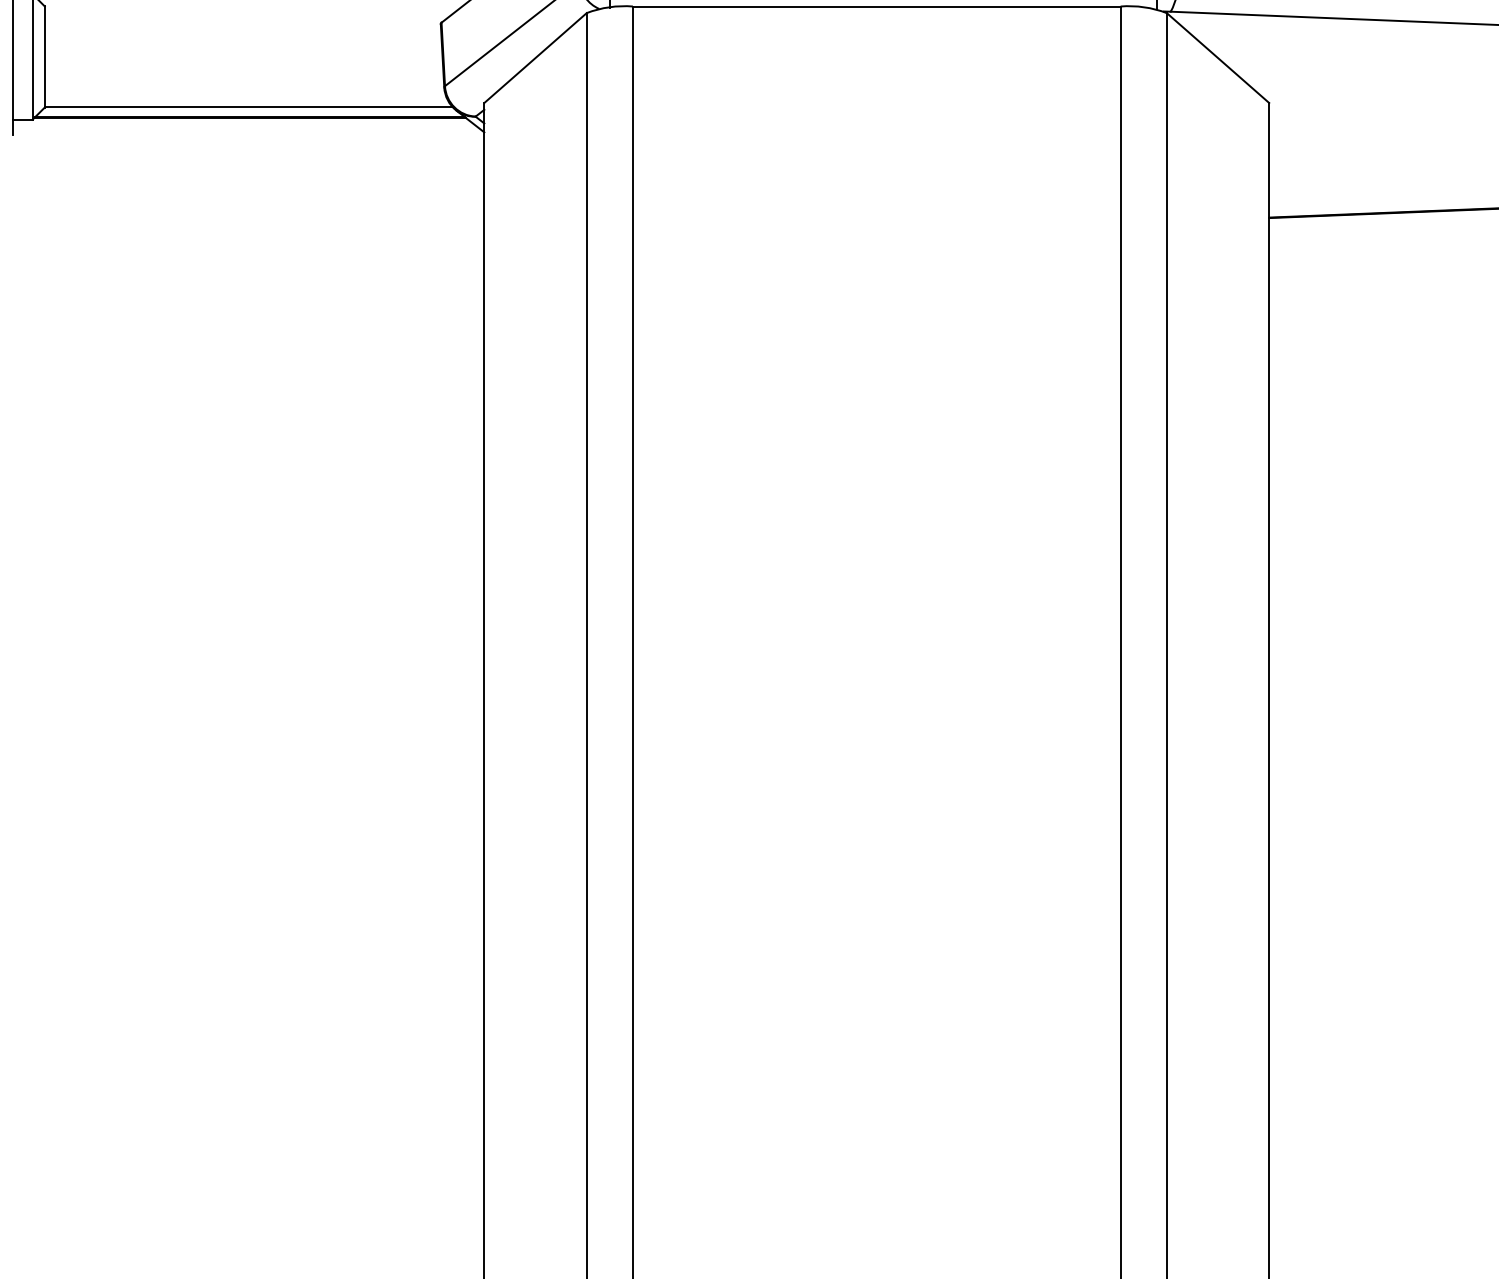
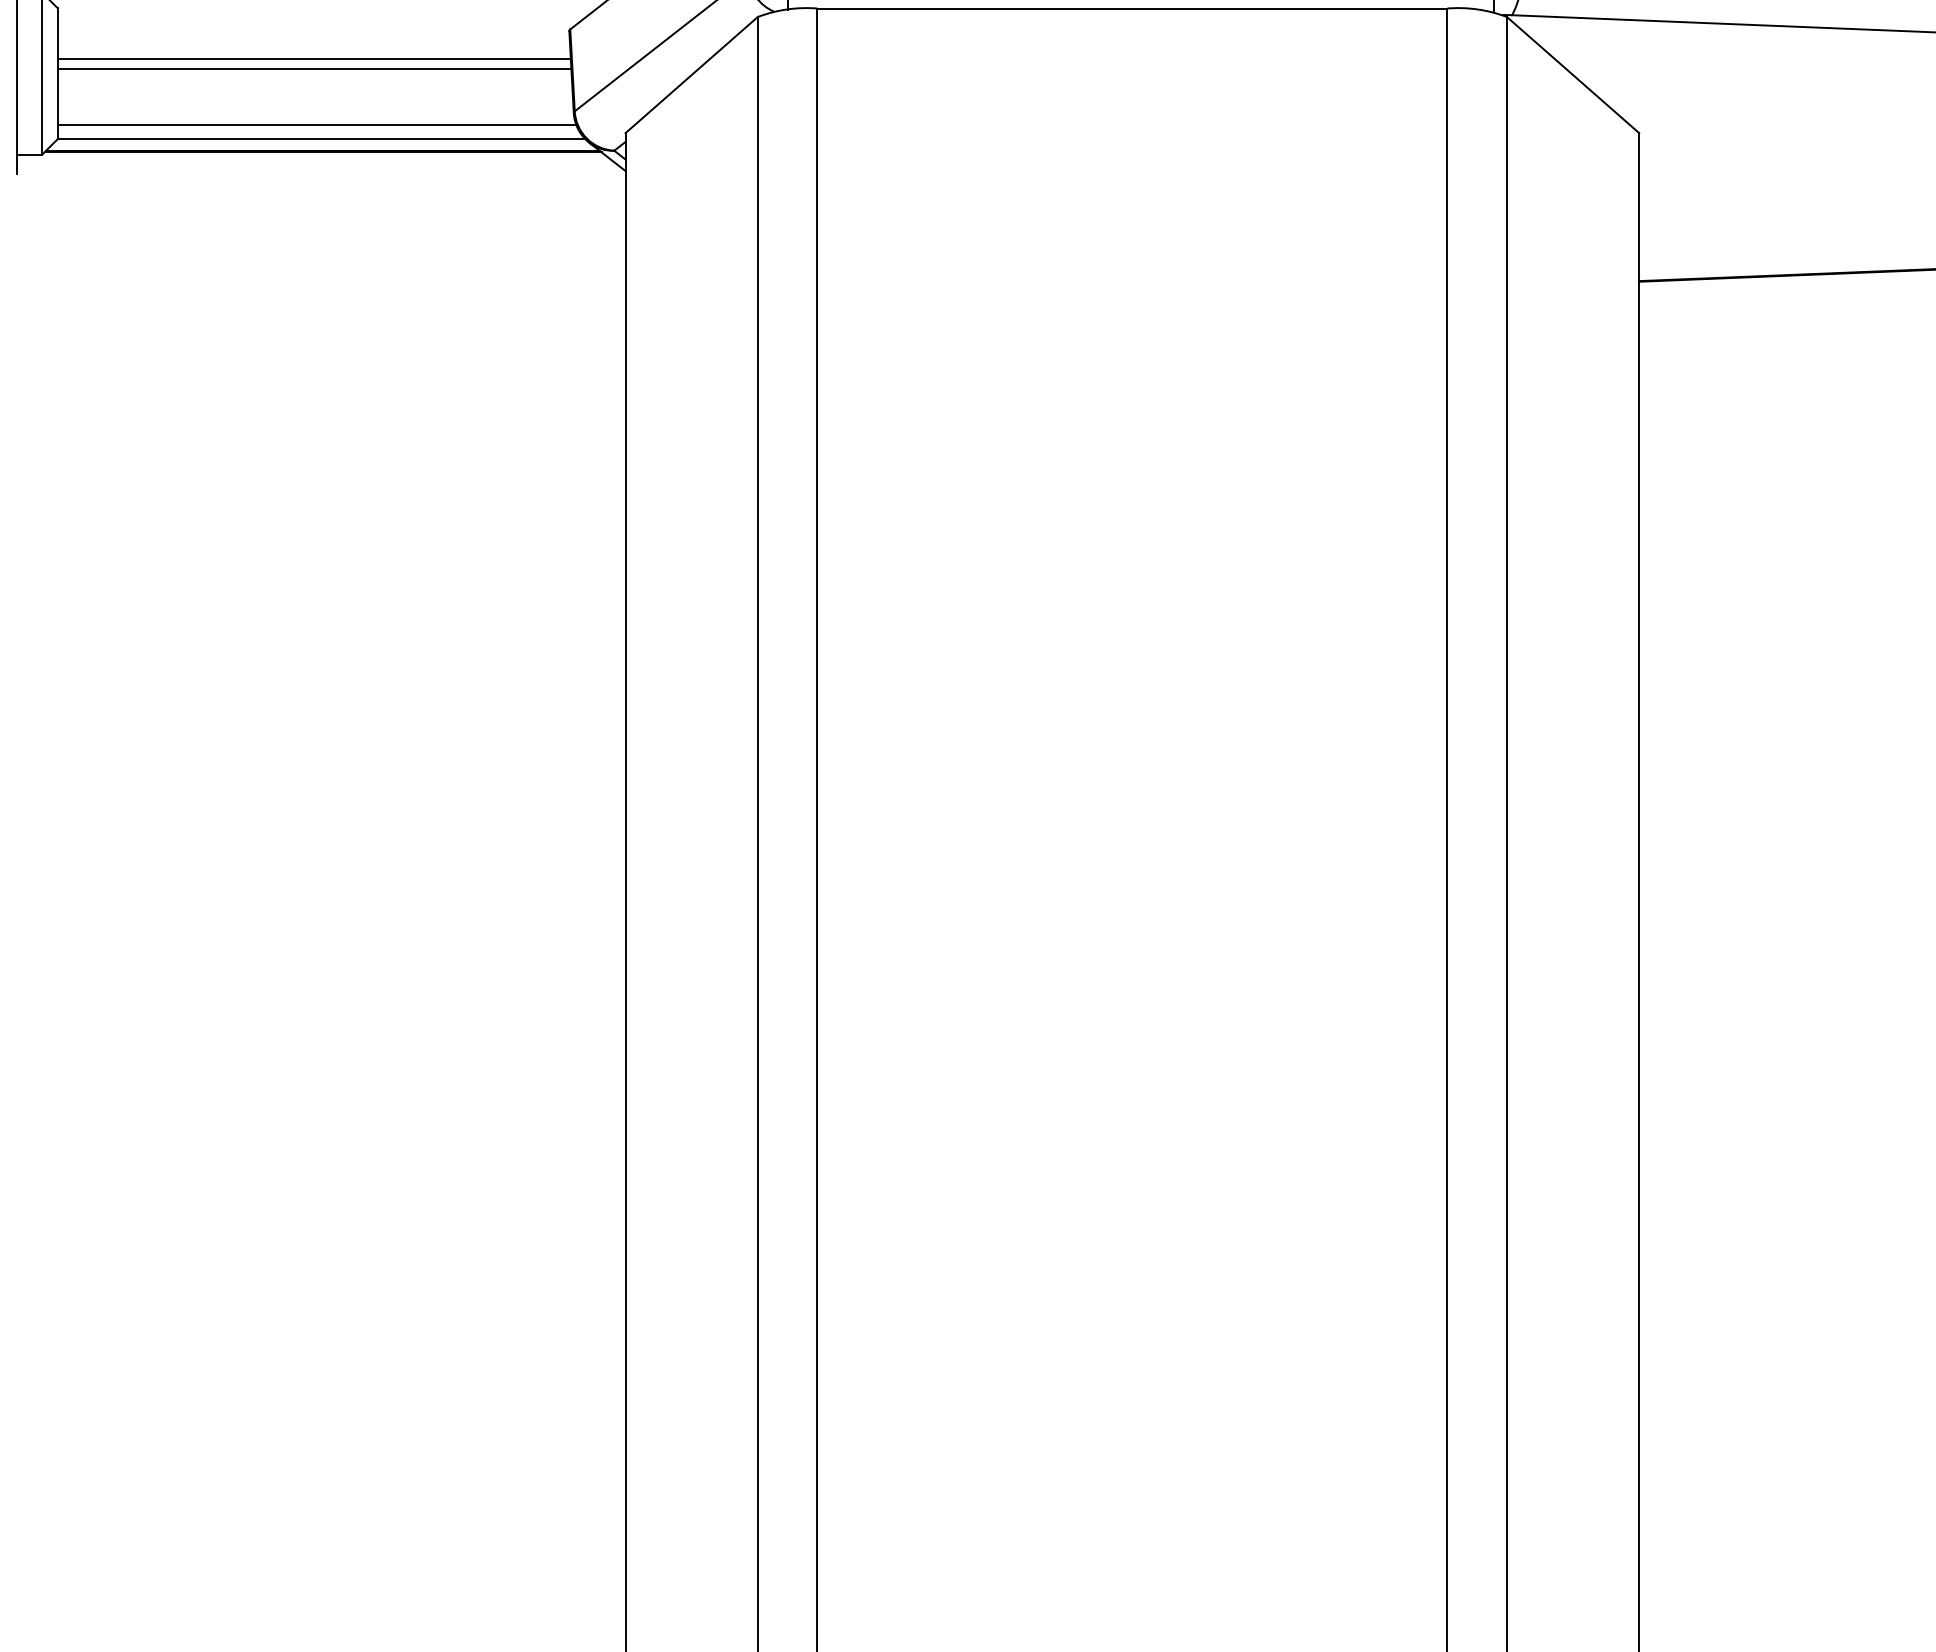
line: (242, 45) -> (313, 58), added
line: (243, 52) -> (314, 68), added
line: (245, 96) -> (316, 124), added

